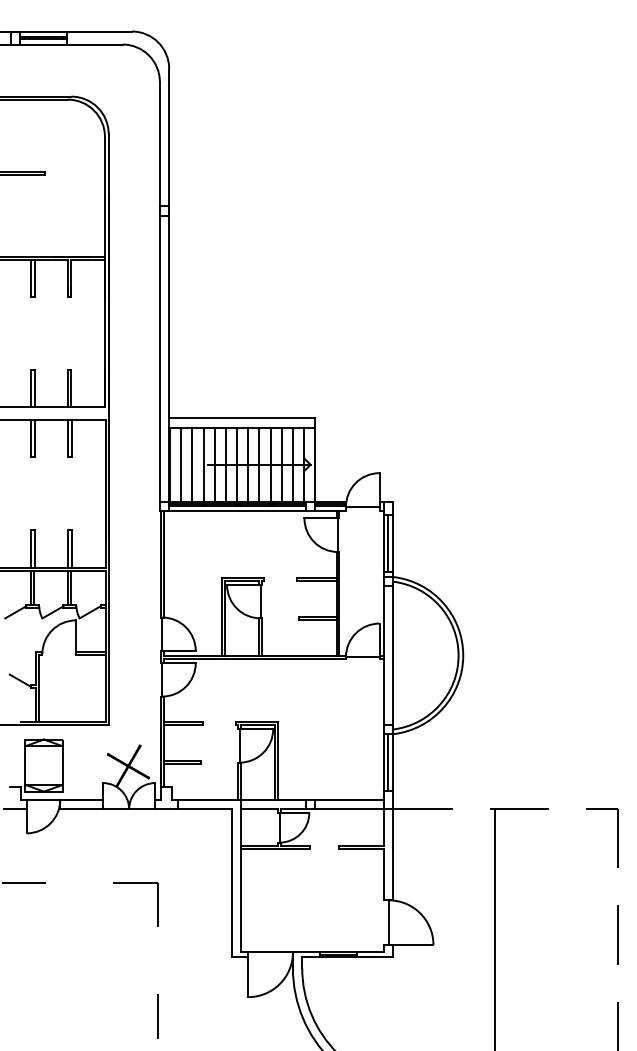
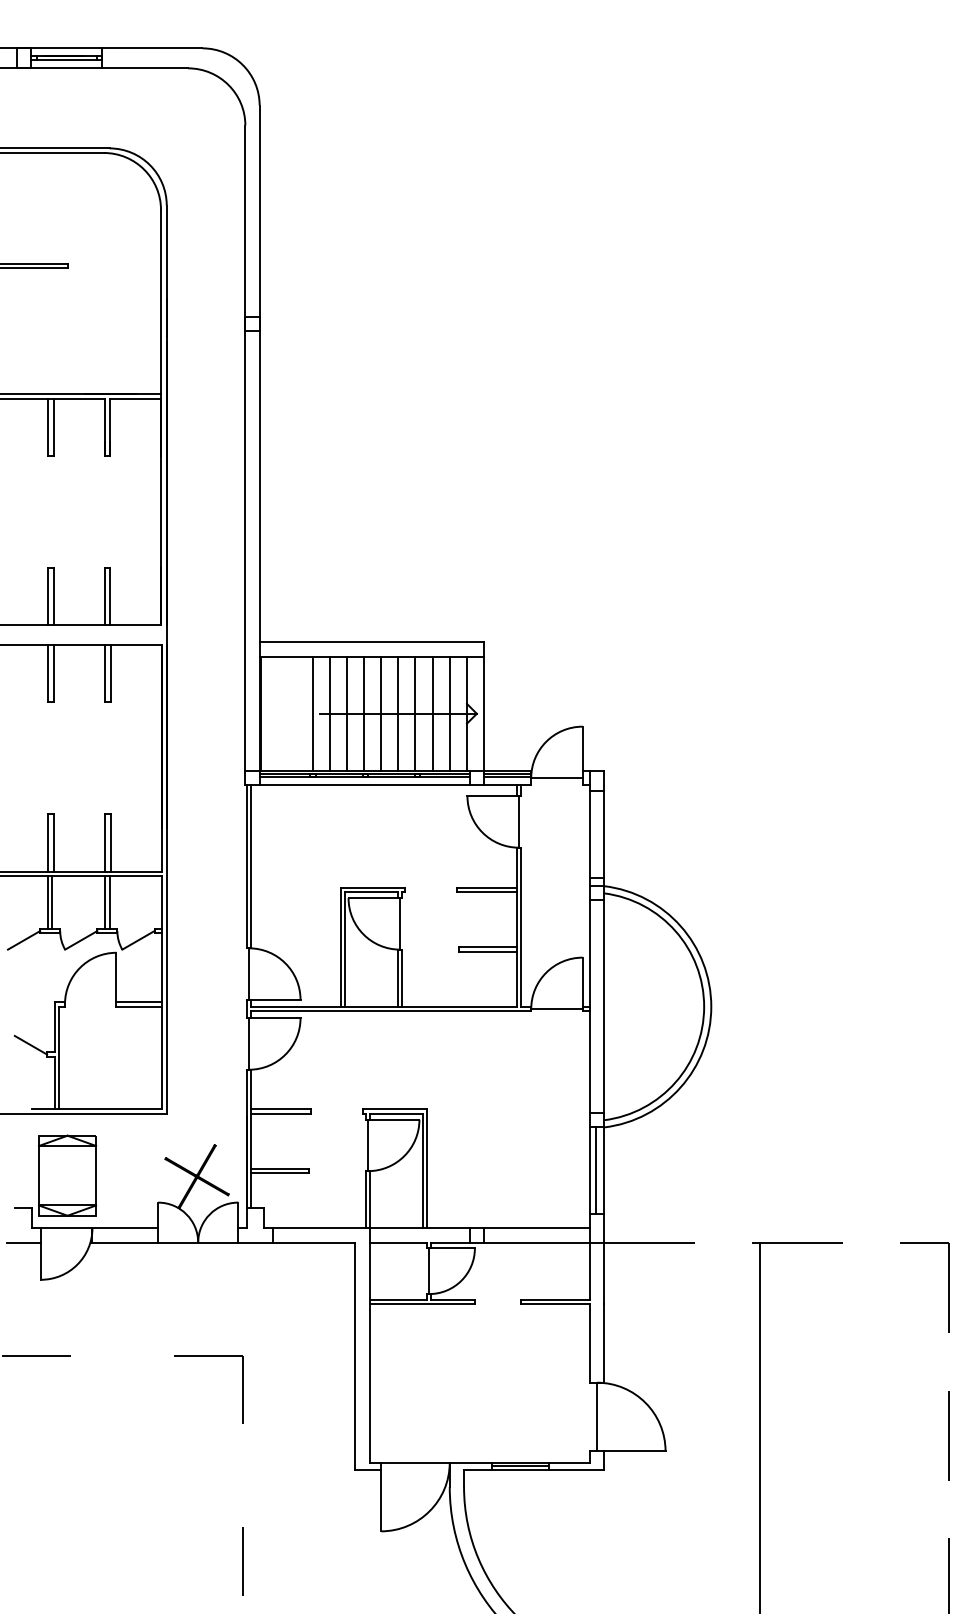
line: (181, 464) -> (278, 713), removed
line: (192, 464) -> (295, 713), removed
line: (387, 543) -> (594, 834), removed

